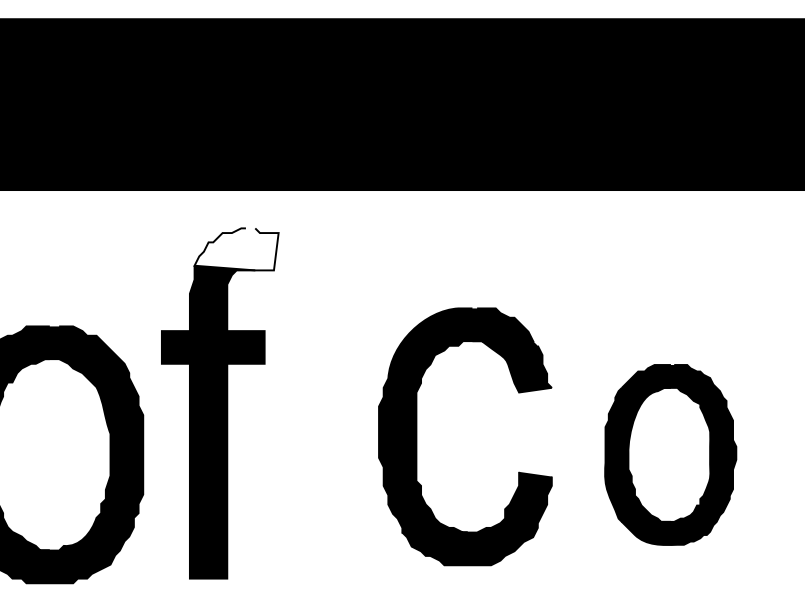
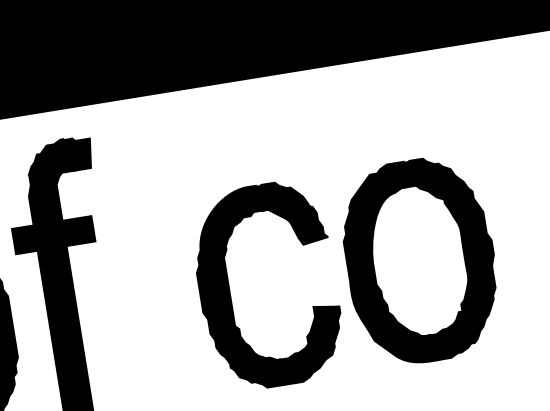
fill: (236, 249) -> (59, 156), added
part: (417, 436) -> (230, 291), moved
part: (670, 454) -> (420, 260), size x1.43

